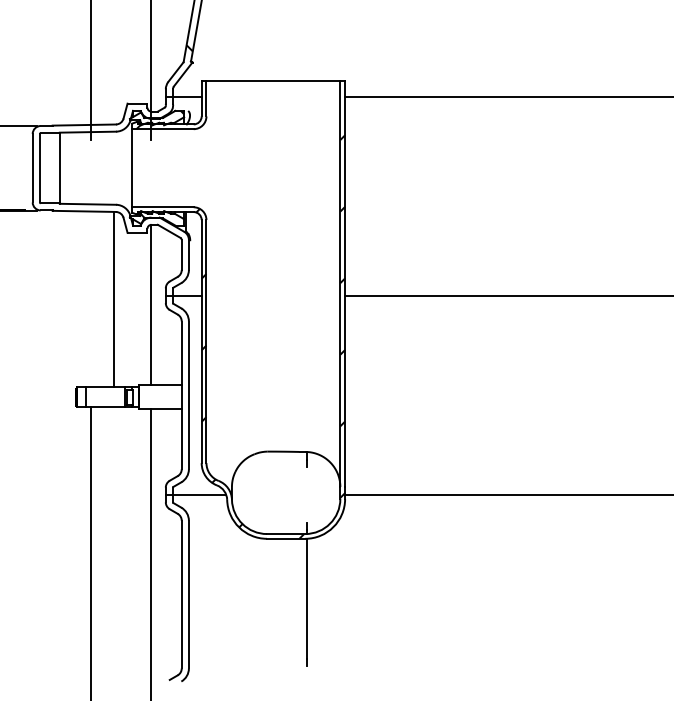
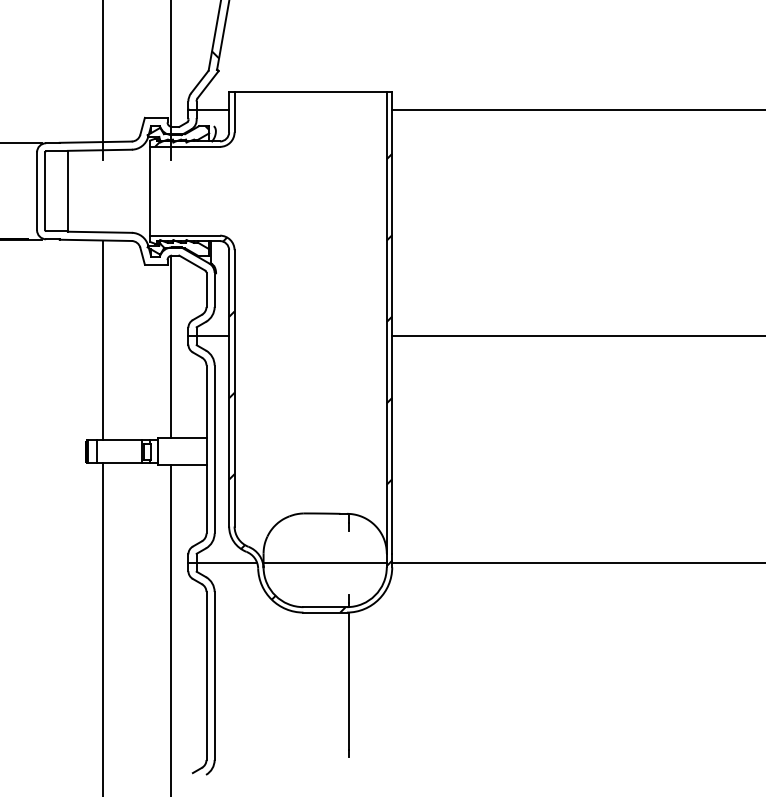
line: (114, 299) -> (103, 340), moved
line: (285, 494) -> (324, 562), added

